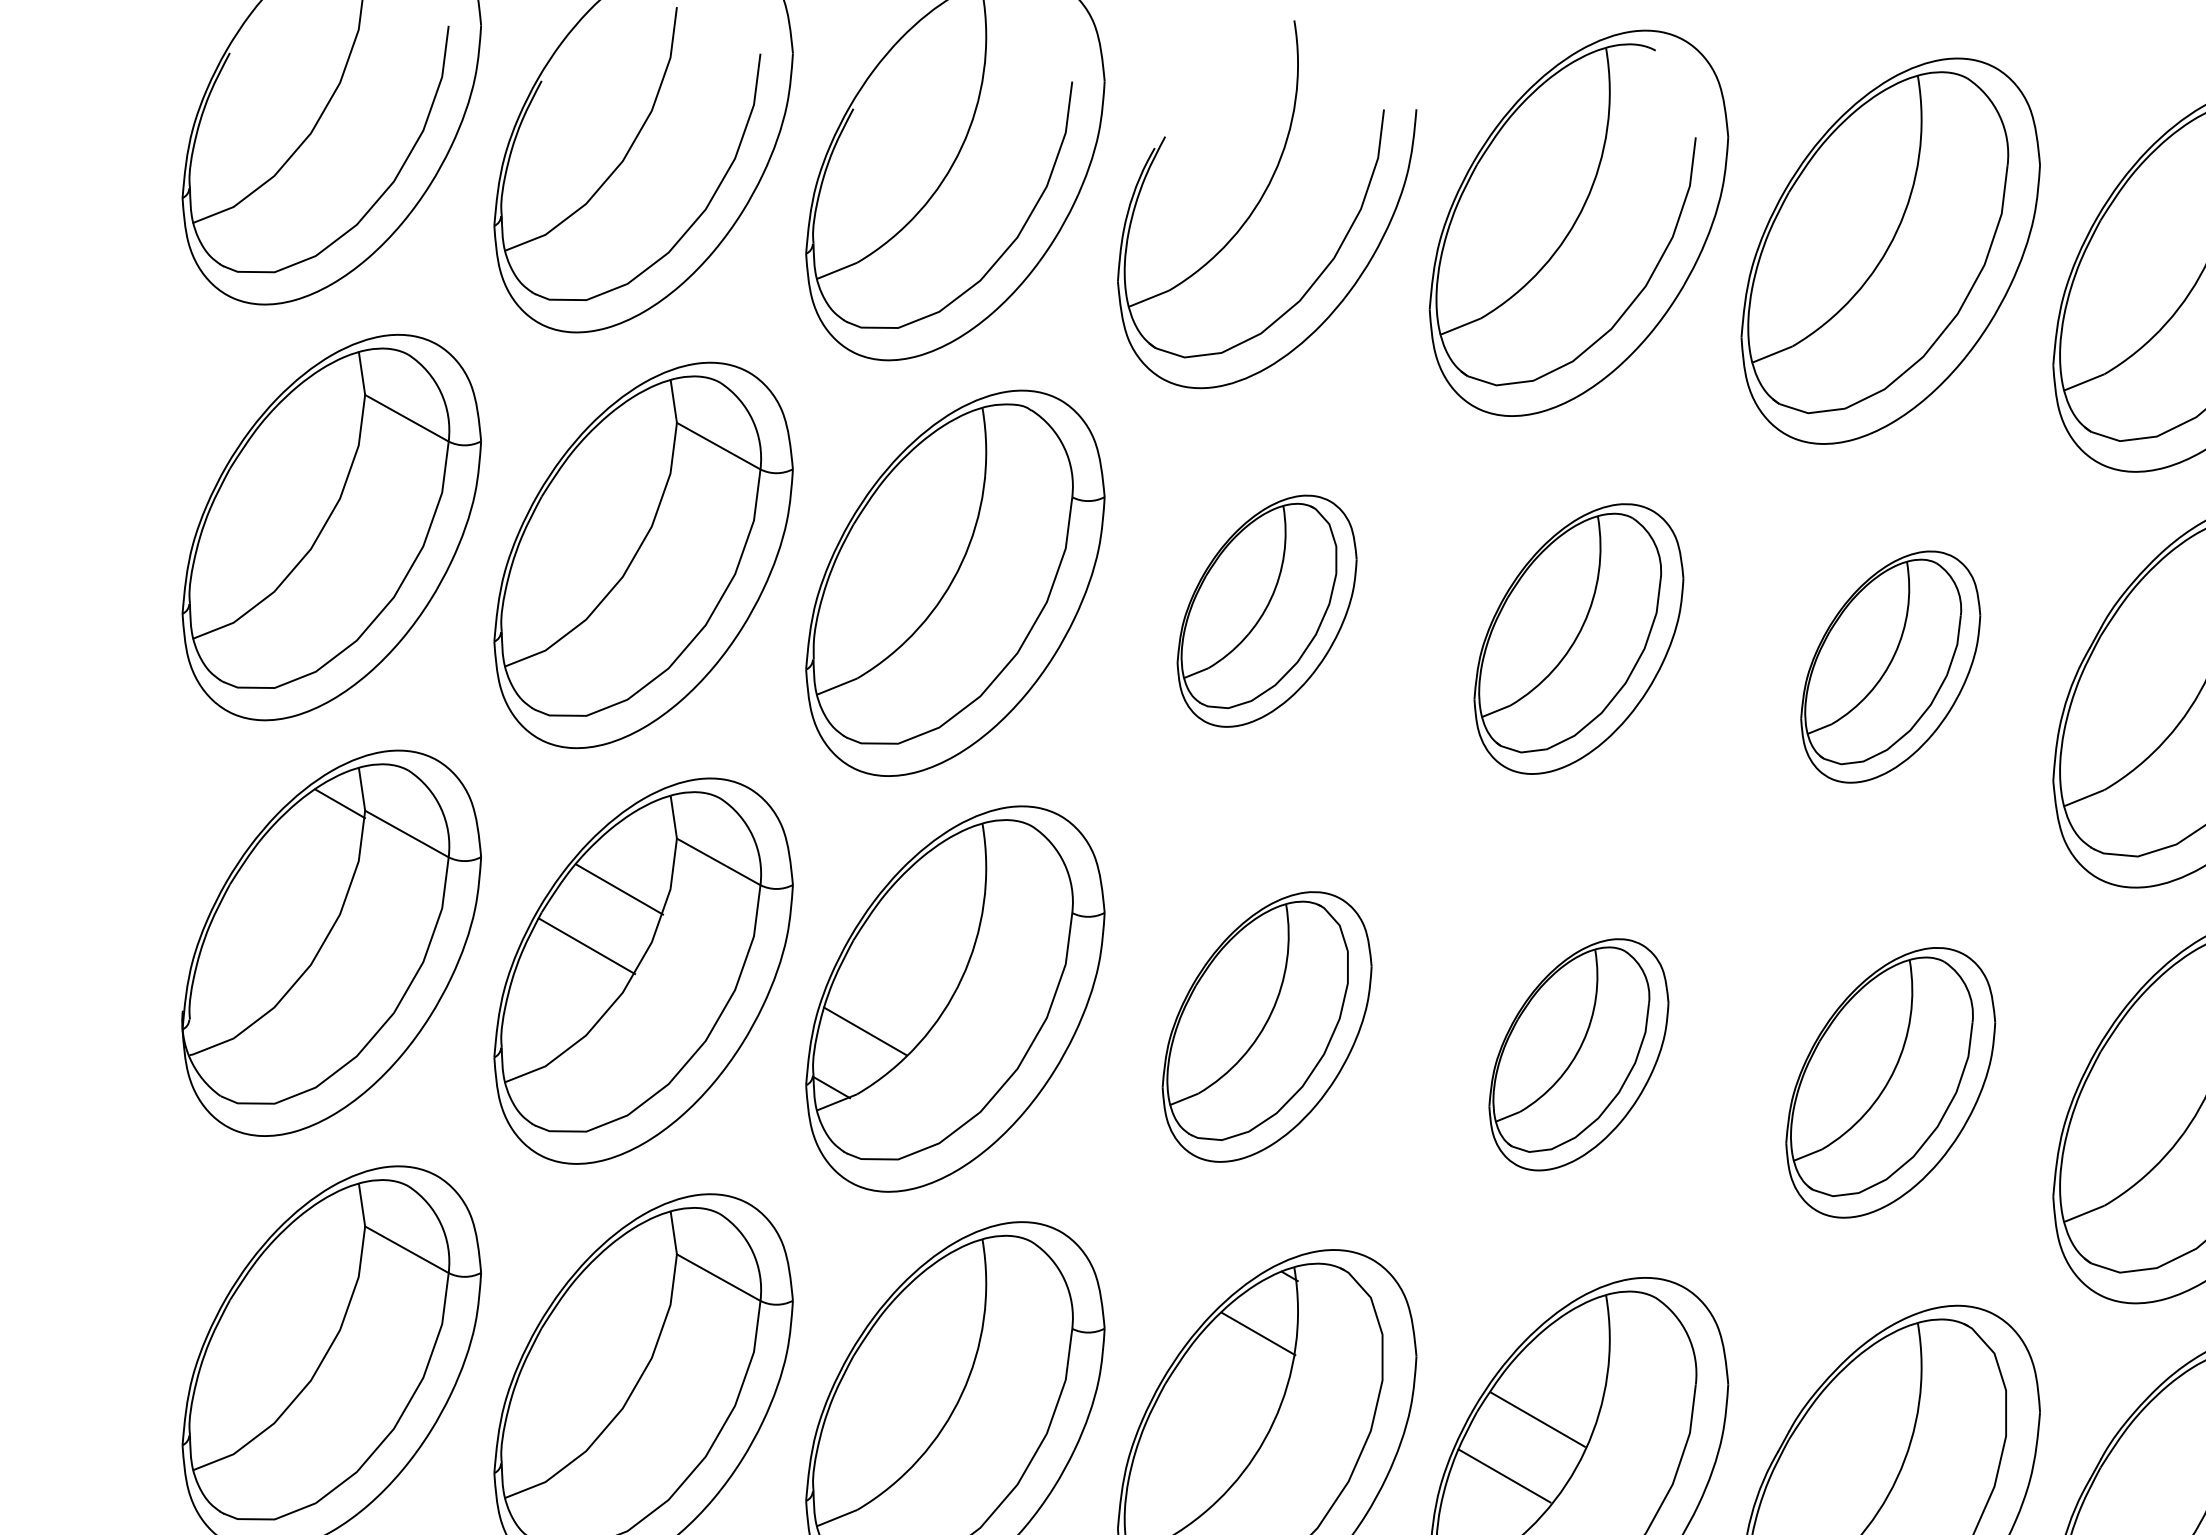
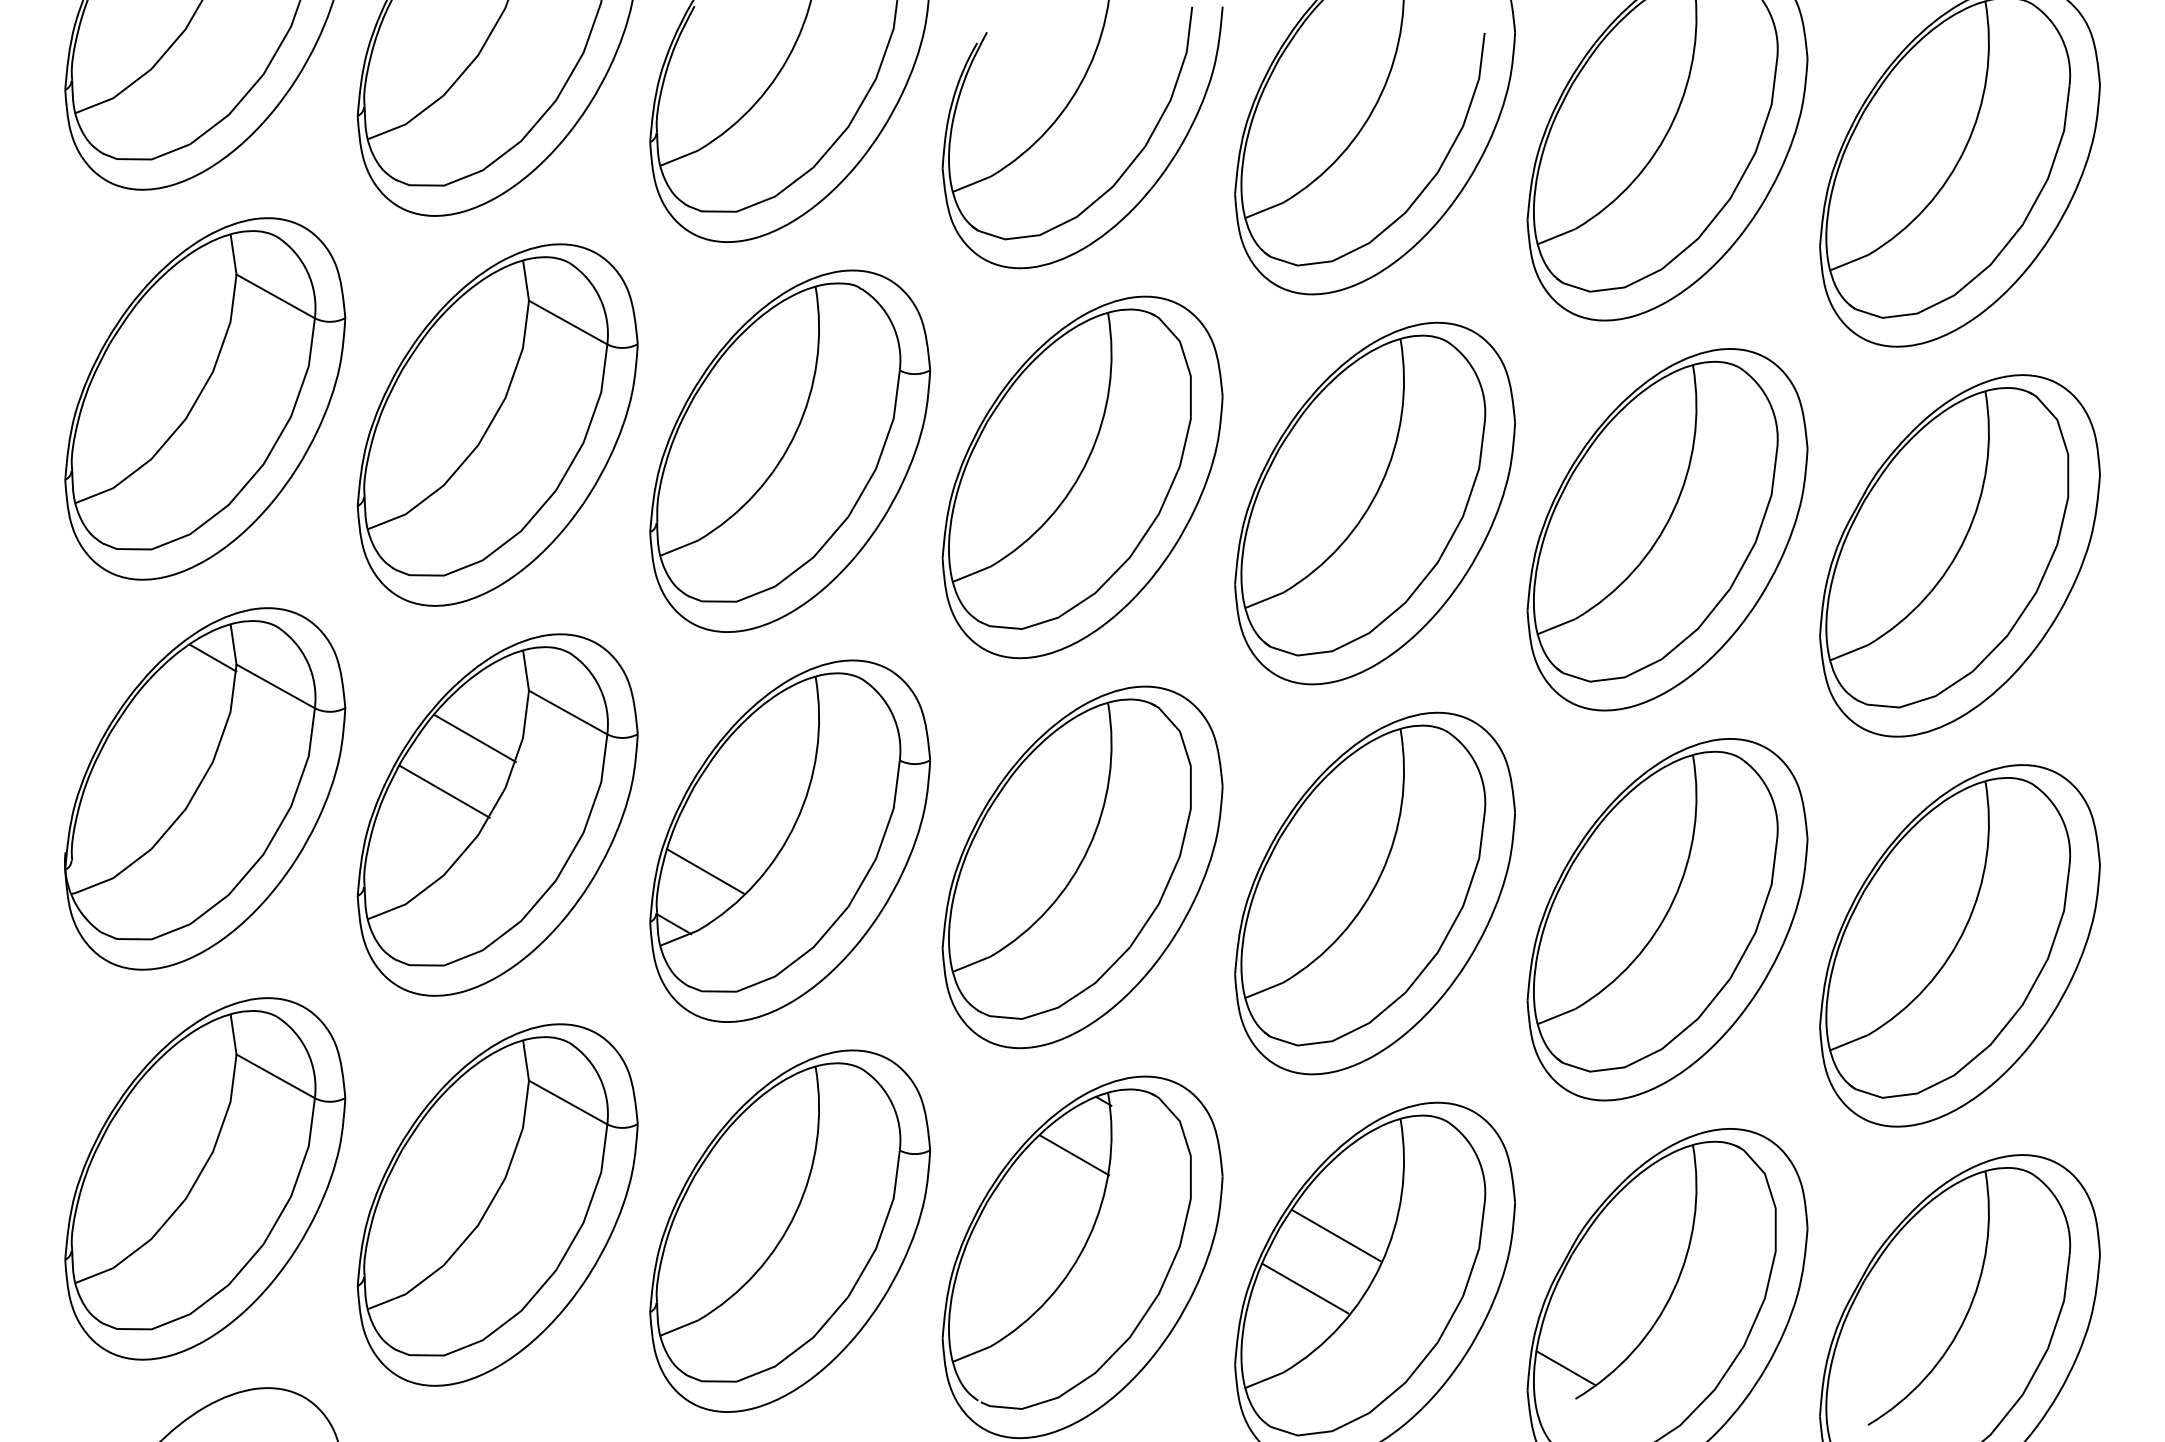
part: (1267, 611) -> (1082, 477), size x1.67
part: (1578, 639) -> (1374, 503), size x1.43
part: (1890, 666) -> (1667, 529), size x1.67
part: (1267, 1027) -> (1082, 867), size x1.43
part: (1578, 1054) -> (1374, 893), size x1.67
part: (1890, 1082) -> (1667, 919), size x1.43

